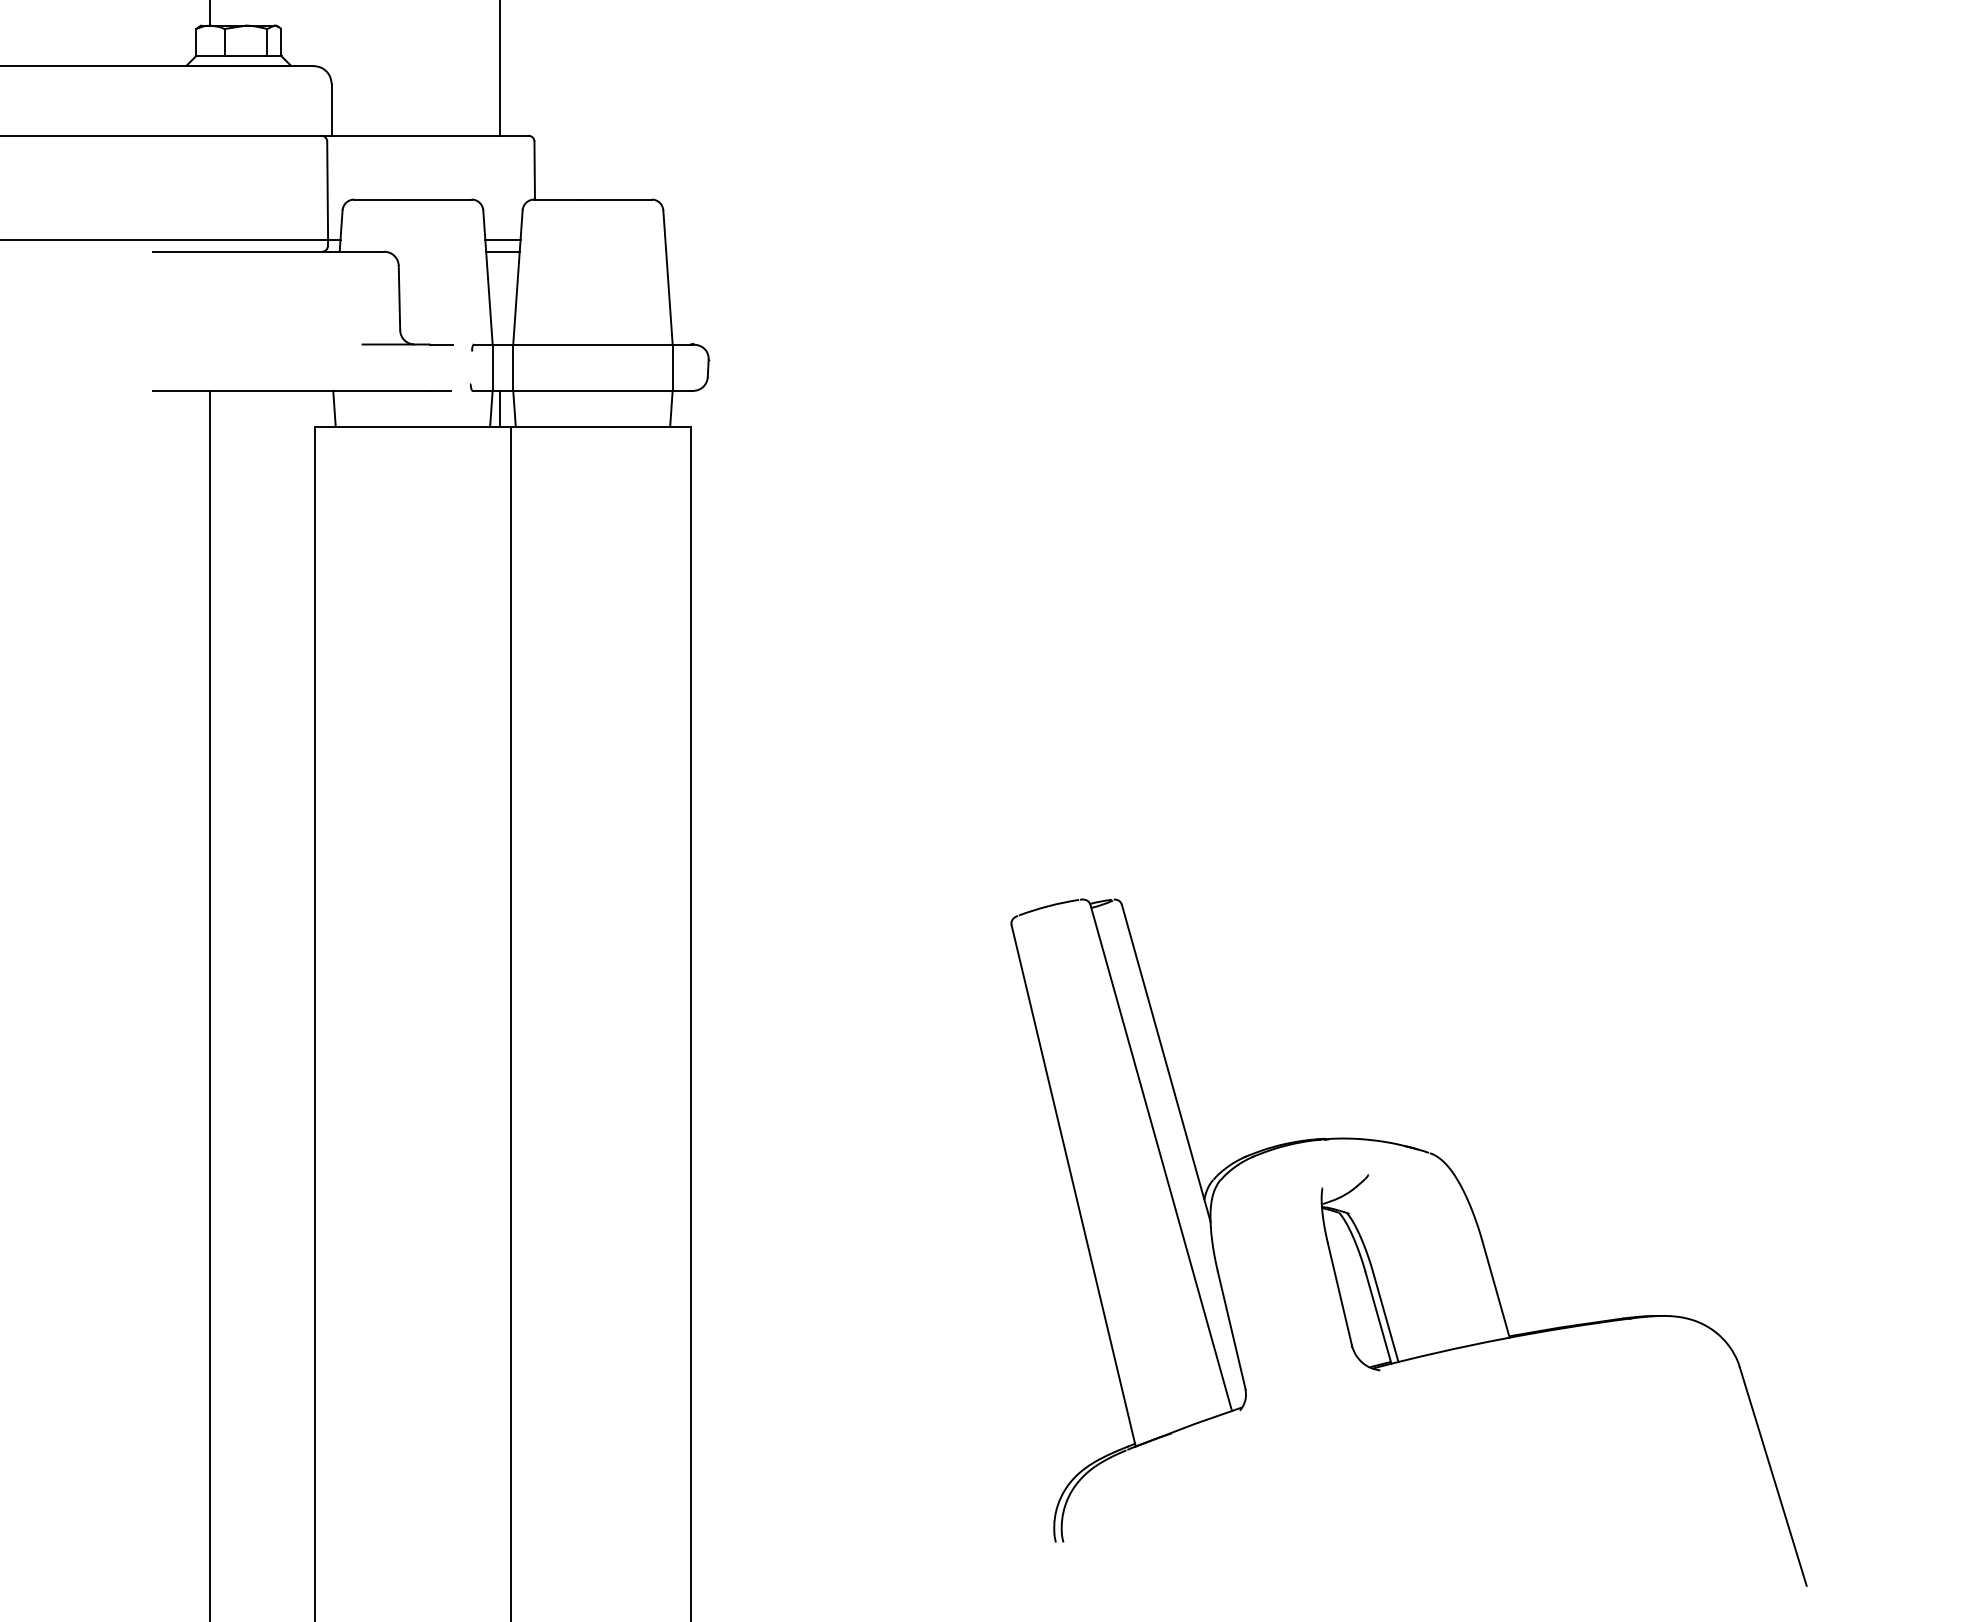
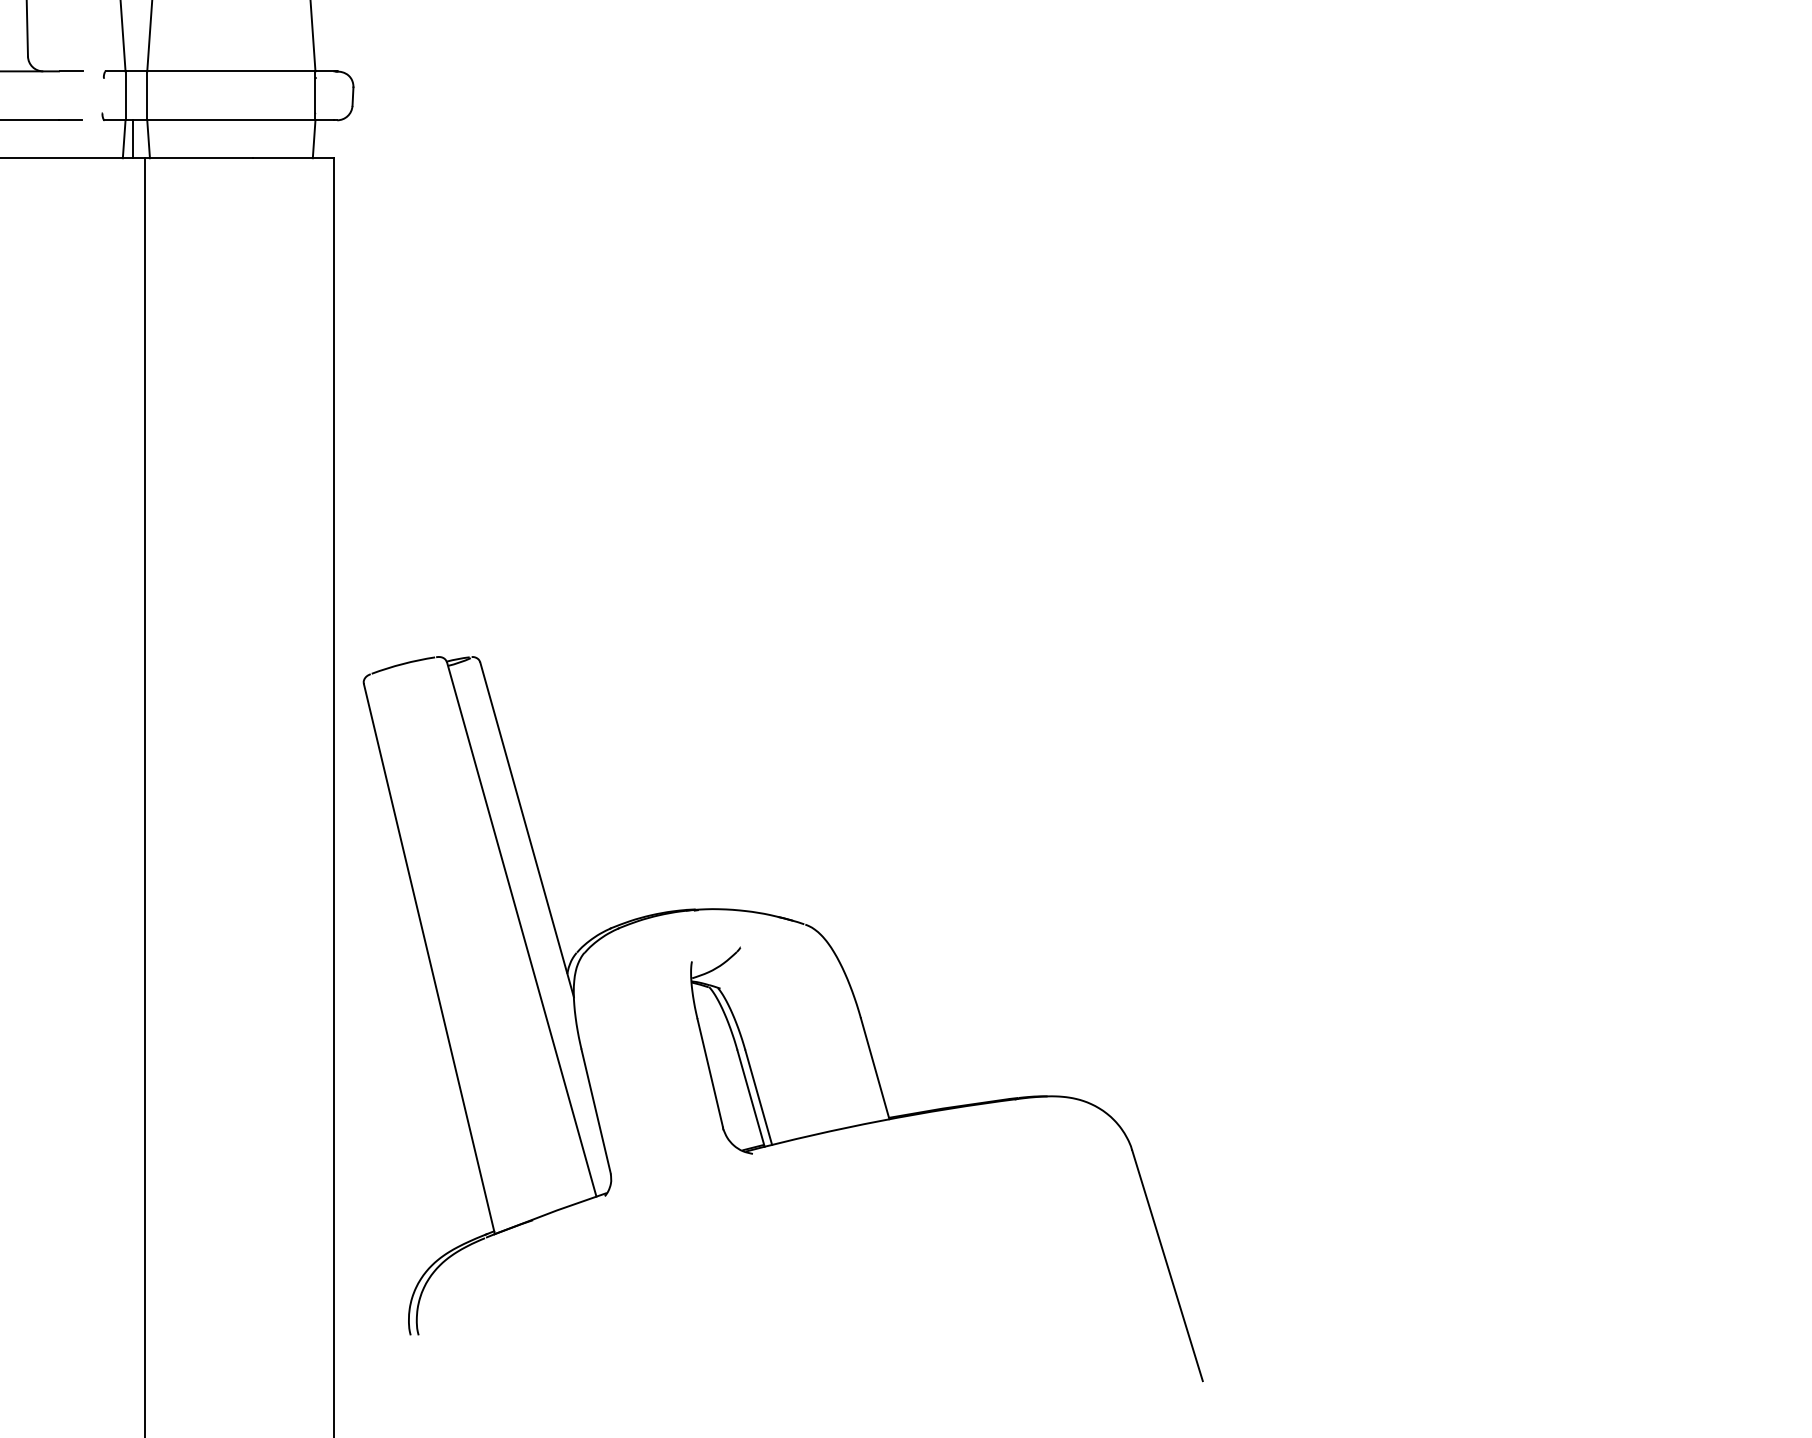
part: (1369, 1256) -> (741, 1033), moved

